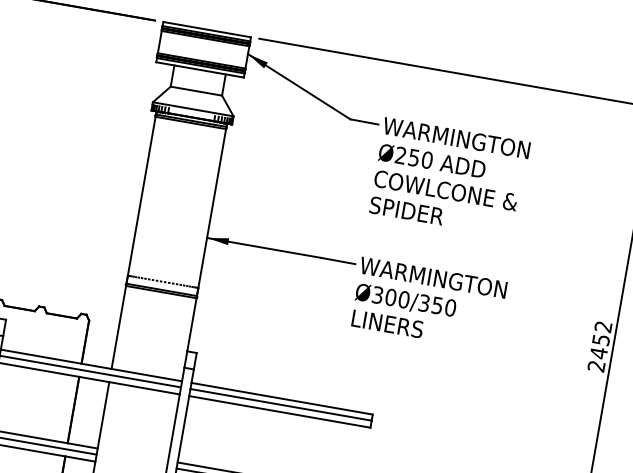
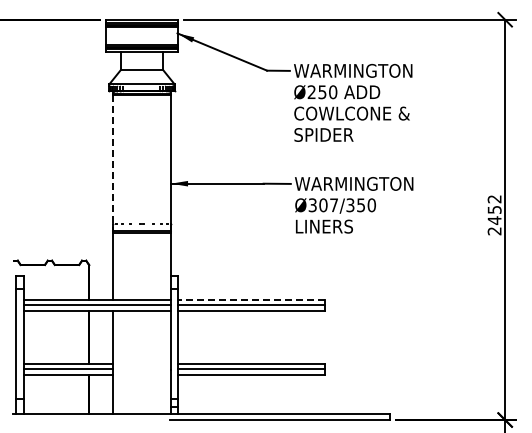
line: (141, 200) -> (113, 163), solid -> dashed
text: (404, 300) -> (334, 205), Ø300/350 -> Ø307/350
line: (281, 398) -> (251, 299), solid -> dashed

